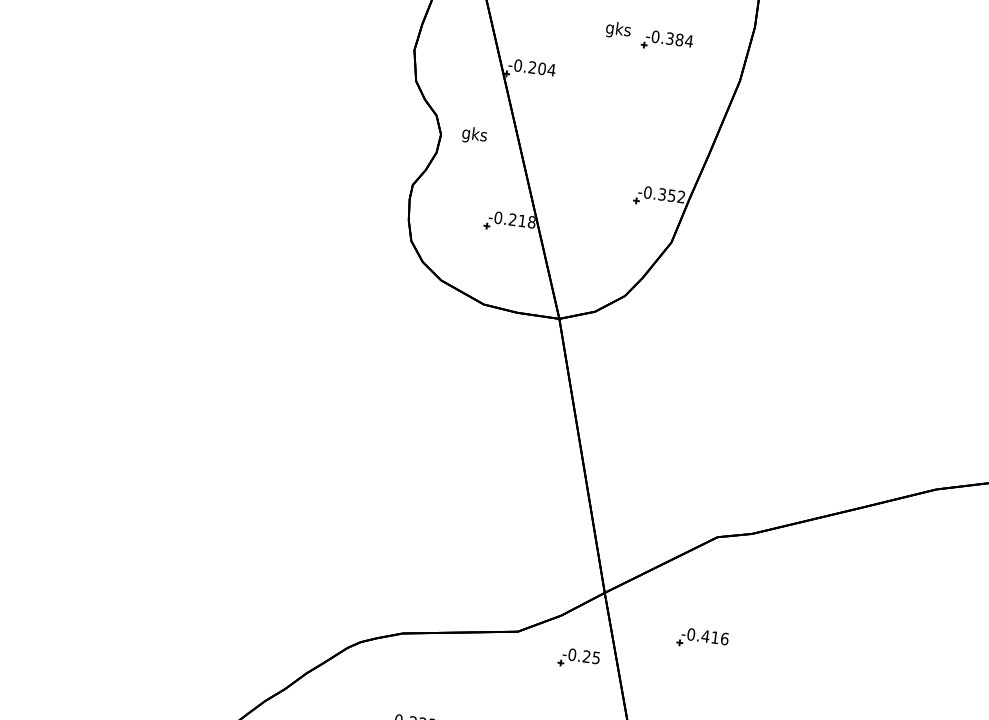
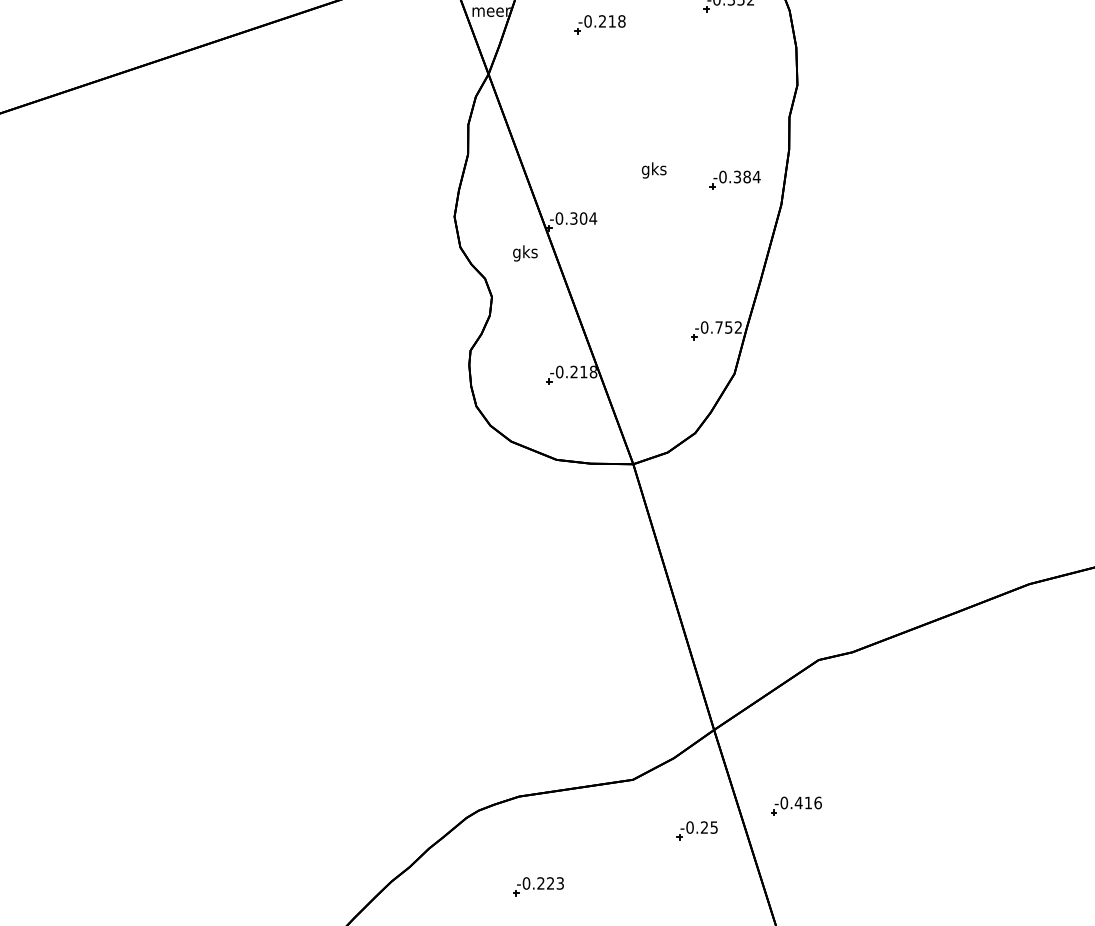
part: (666, 40) -> (734, 179), moved
text: (532, 67) -> (573, 218), -0.204 -> -0.304
text: (474, 135) -> (525, 253), moved
text: (661, 194) -> (718, 327), -0.352 -> -0.752
part: (703, 638) -> (796, 805), moved
part: (578, 658) -> (696, 830), moved

